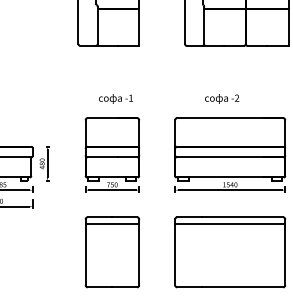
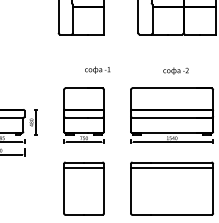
text: (115, 98) -> (97, 69), moved
text: (221, 98) -> (175, 70), moved

